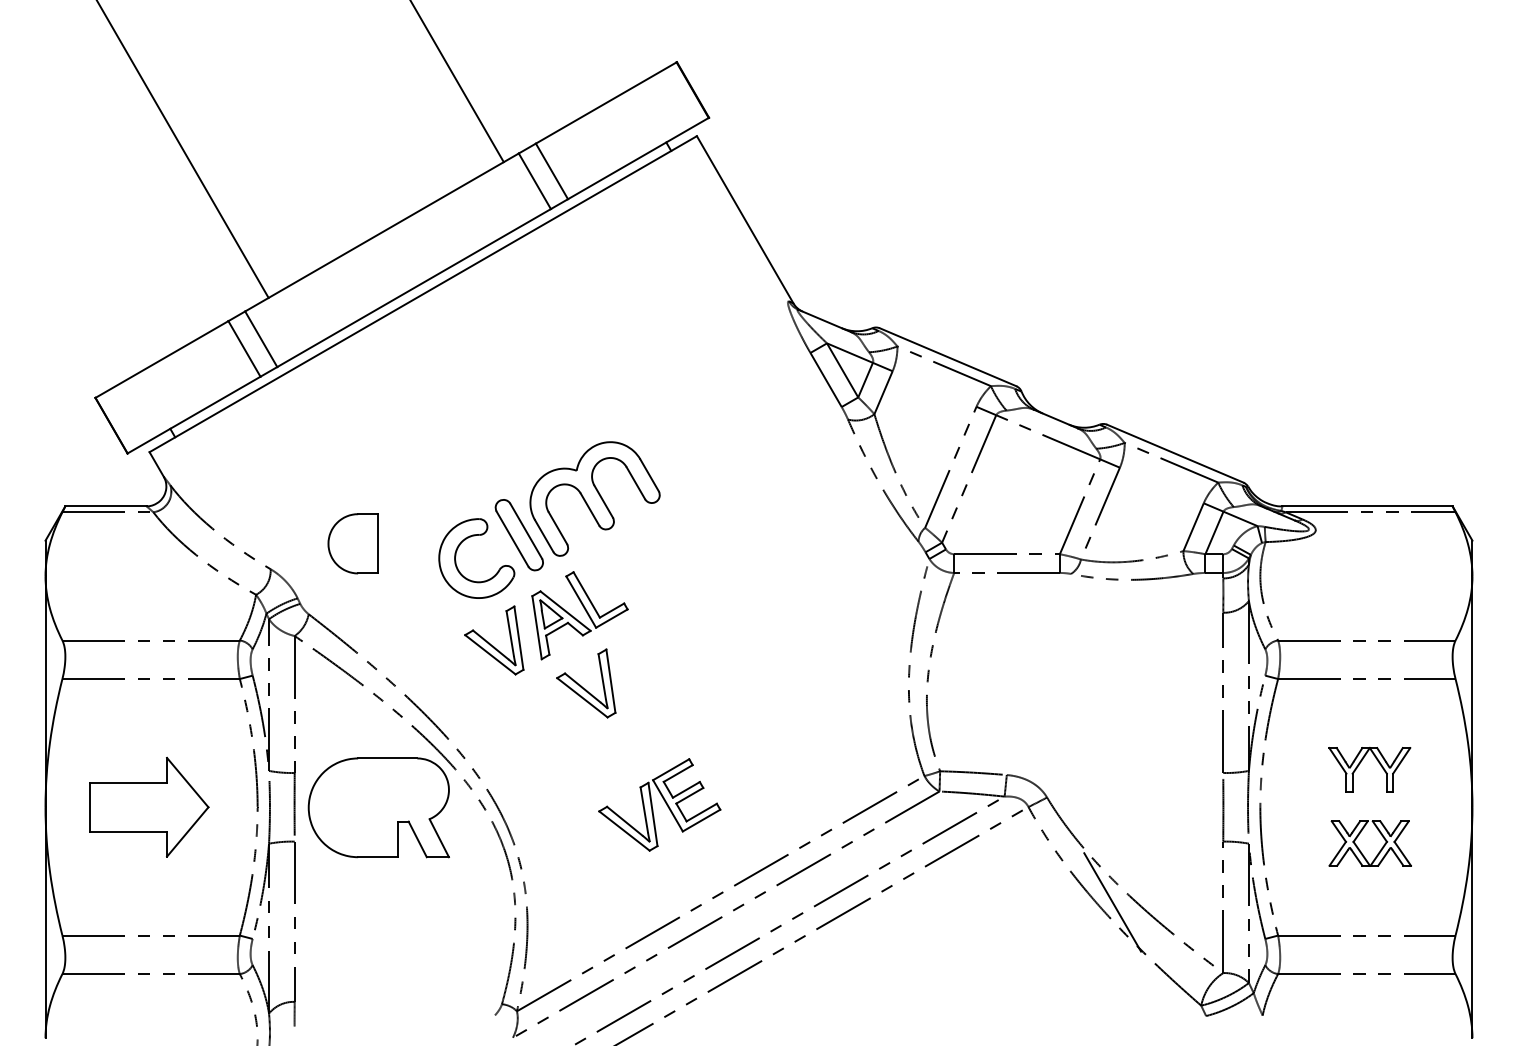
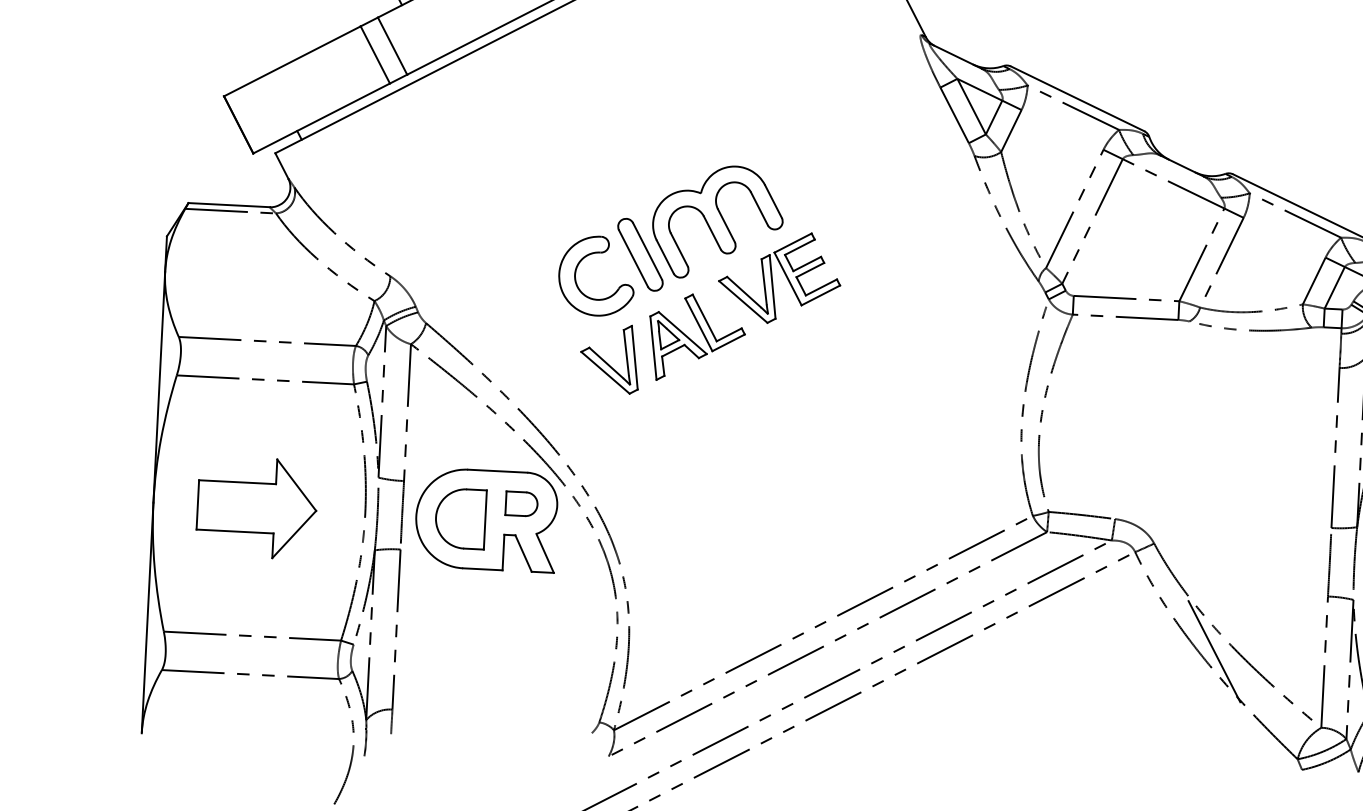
part: (352, 543) -> (460, 518), moved
part: (586, 683) -> (700, 406), removed
part: (413, 789) -> (521, 503), added
part: (659, 804) -> (779, 277), moved

